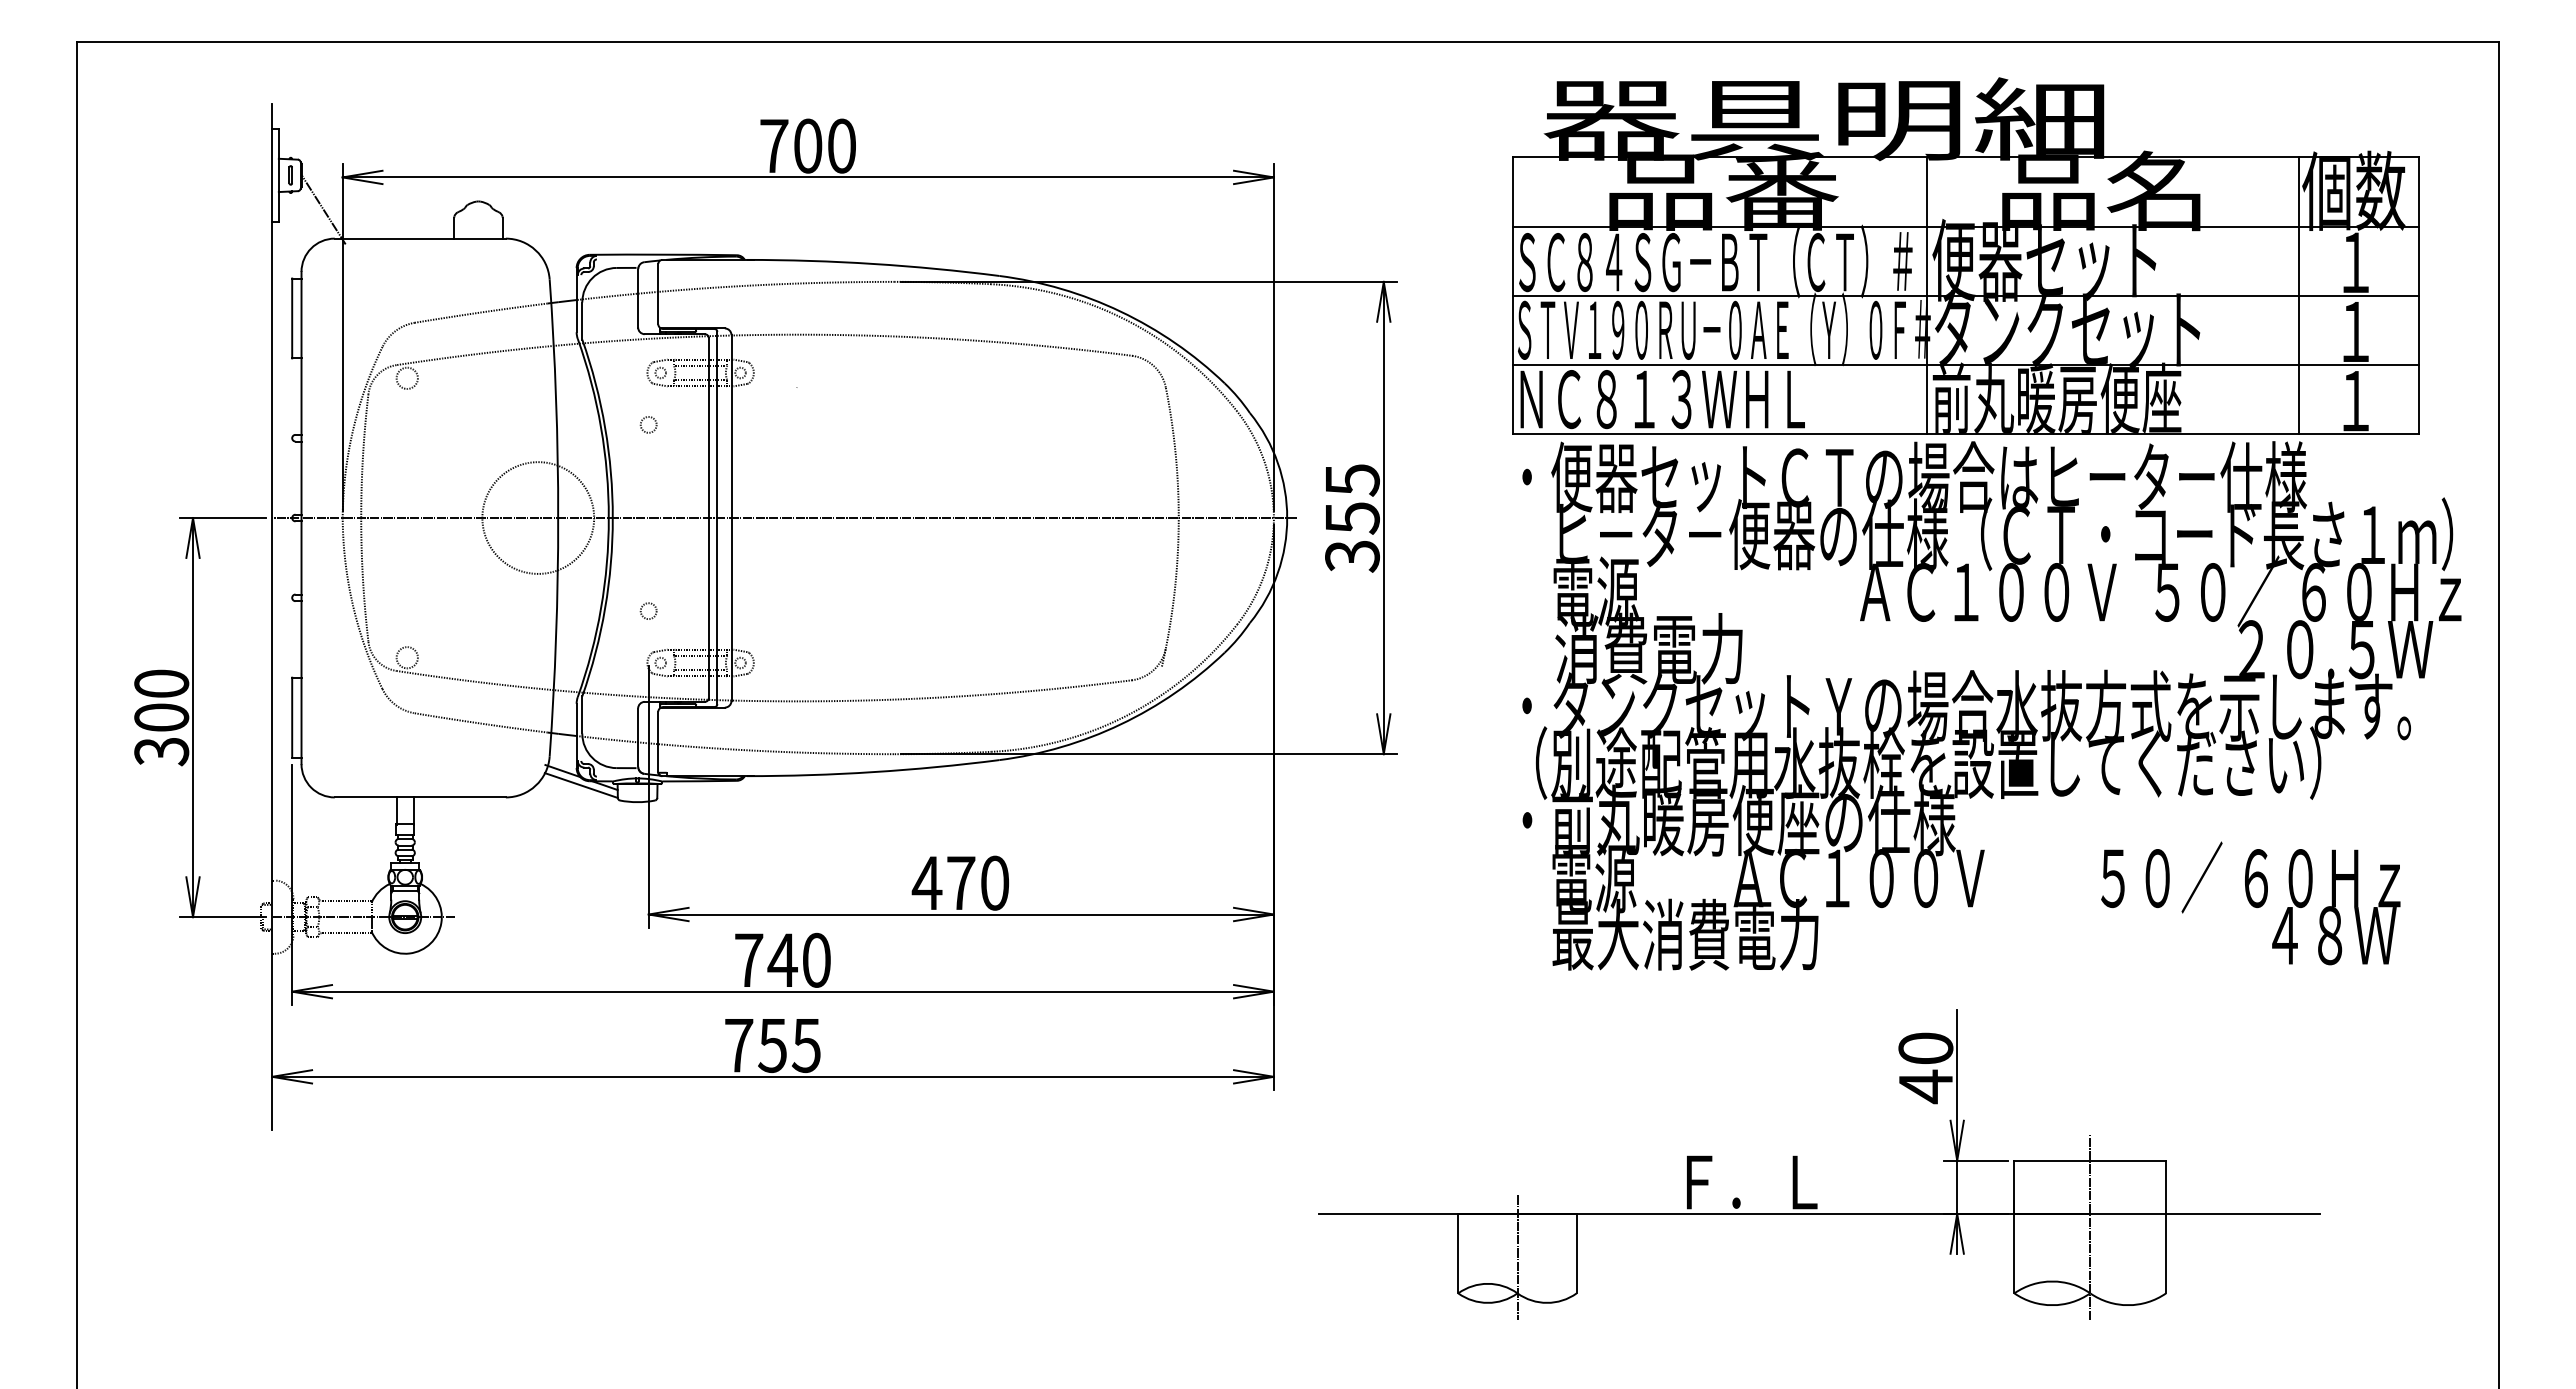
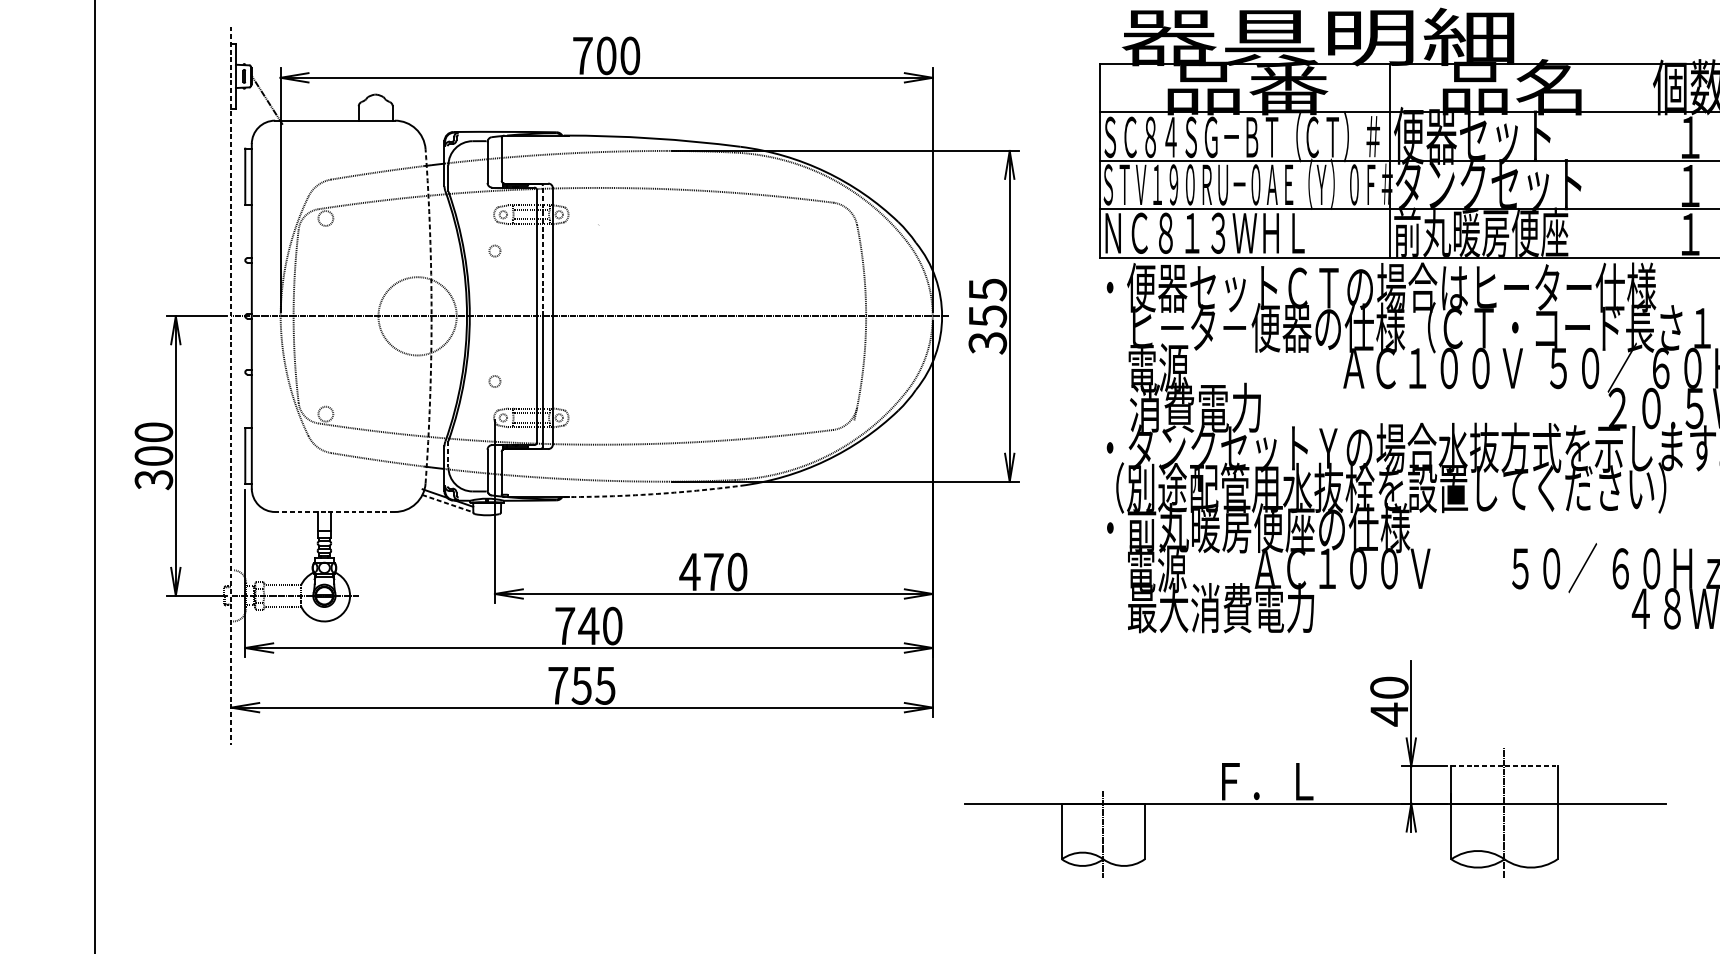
line: (2299, 295) -> (1651, 160), removed
line: (717, 424) -> (543, 250), solid -> dashed
arc: (558, 518) -> (431, 316), solid -> dashed
line: (272, 617) -> (231, 385), solid -> dashed
line: (582, 715) -> (448, 454), solid -> dashed
arc: (873, 772) -> (652, 494), solid -> dashed
line: (581, 785) -> (447, 503), solid -> dashed
line: (420, 797) -> (335, 512), solid -> dashed
line: (2090, 1160) -> (1504, 766), solid -> dashed

